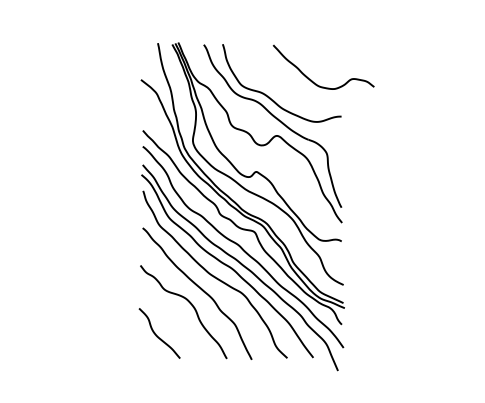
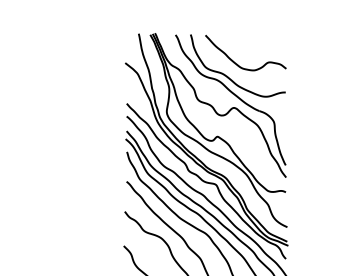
curve: (311, 79) -> (236, 62), moved

